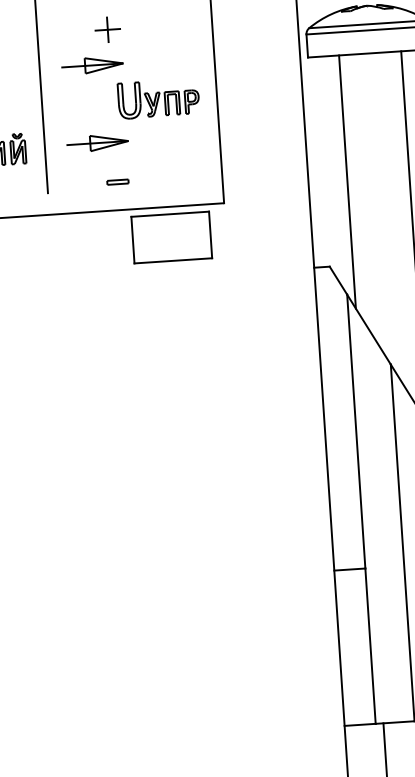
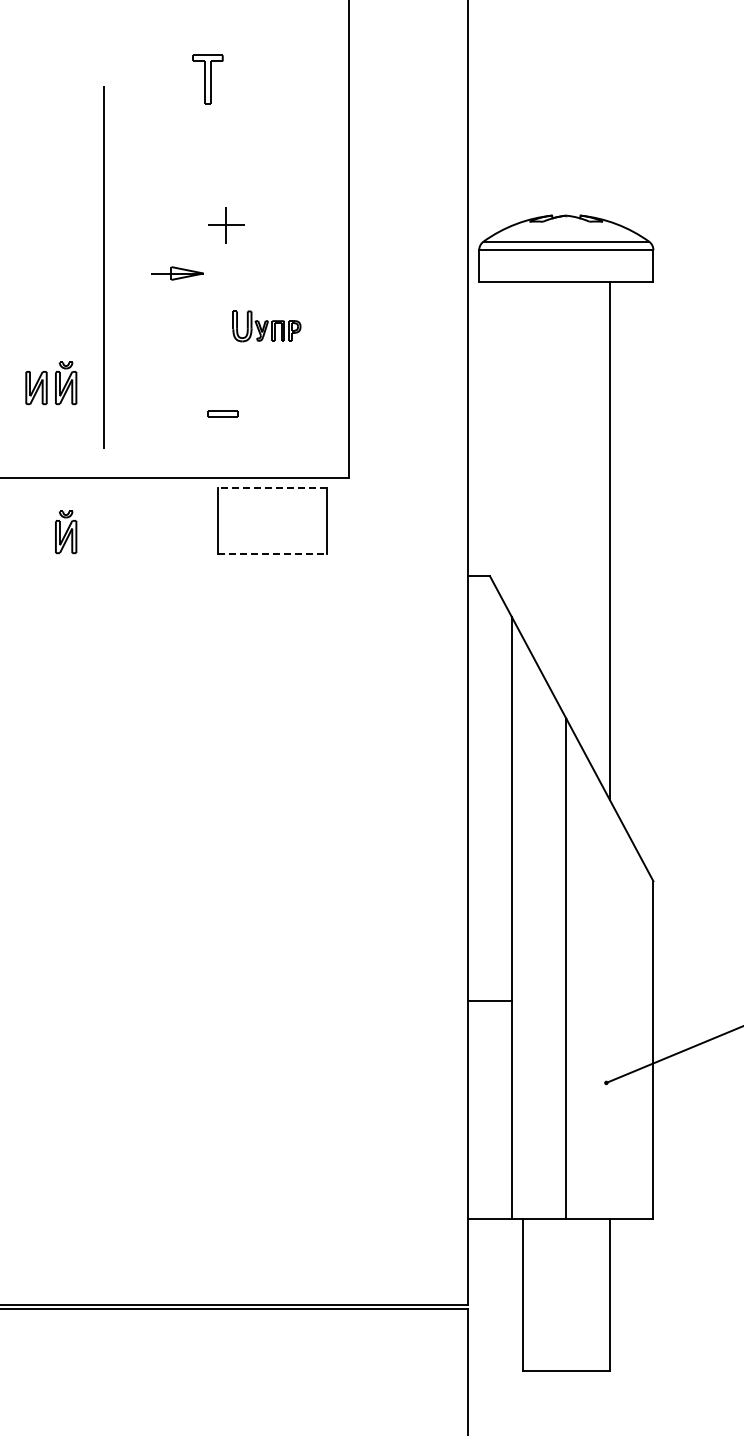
part: (107, 30) -> (226, 225), moved
part: (92, 65) -> (177, 273), size x0.6
part: (158, 99) -> (266, 326), size x0.6
part: (97, 142) -> (177, 381), removed
part: (117, 181) -> (222, 413), moved
line: (347, 181) -> (522, 459), removed
line: (169, 214) -> (271, 488), solid -> dashed
part: (25, 254) -> (66, 531), added
line: (173, 260) -> (272, 553), solid -> dashed

